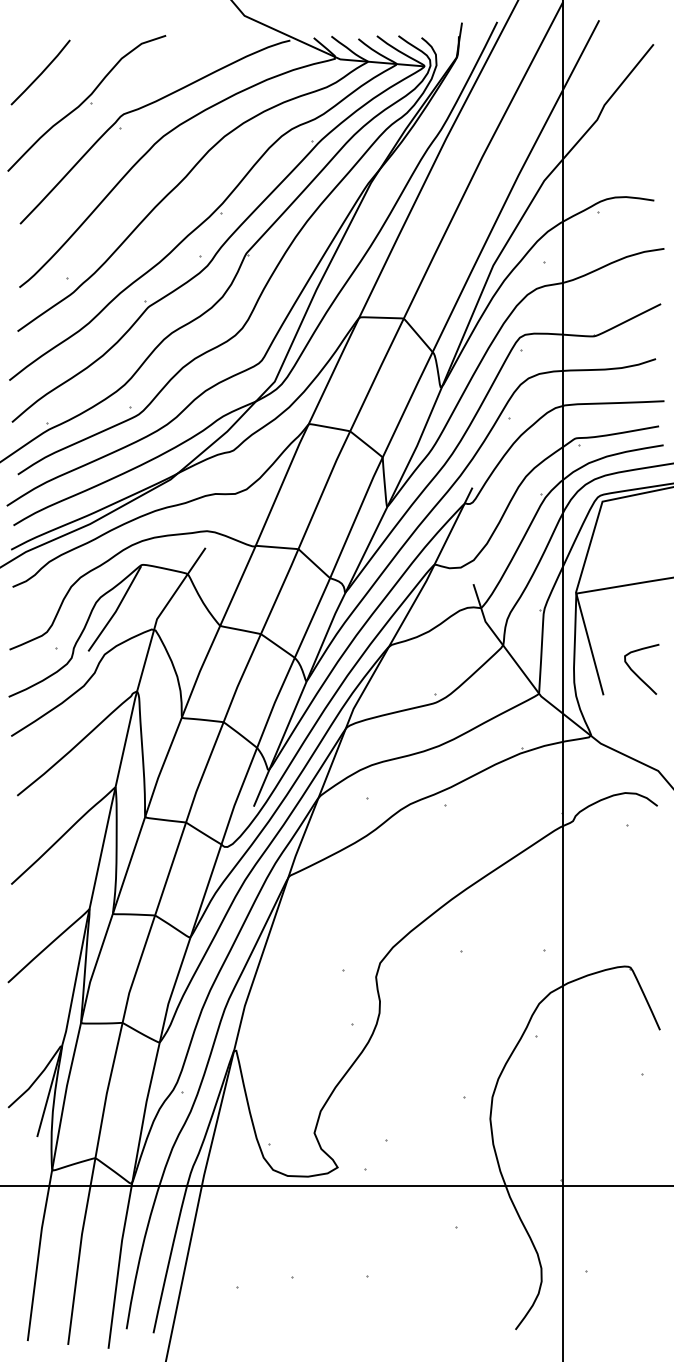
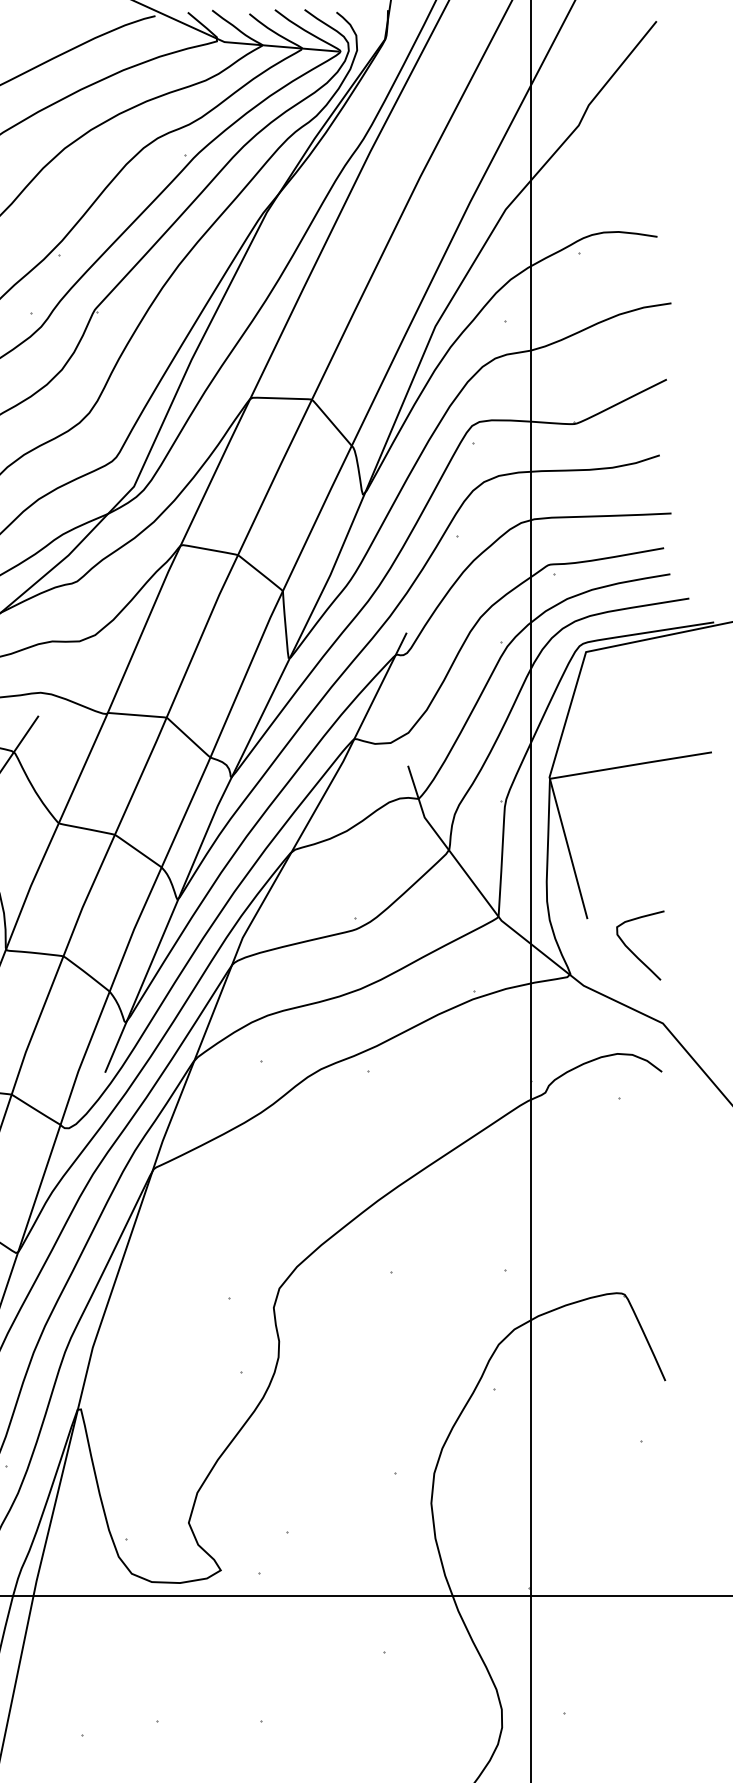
curve: (636, 673) -> (632, 951), moved

